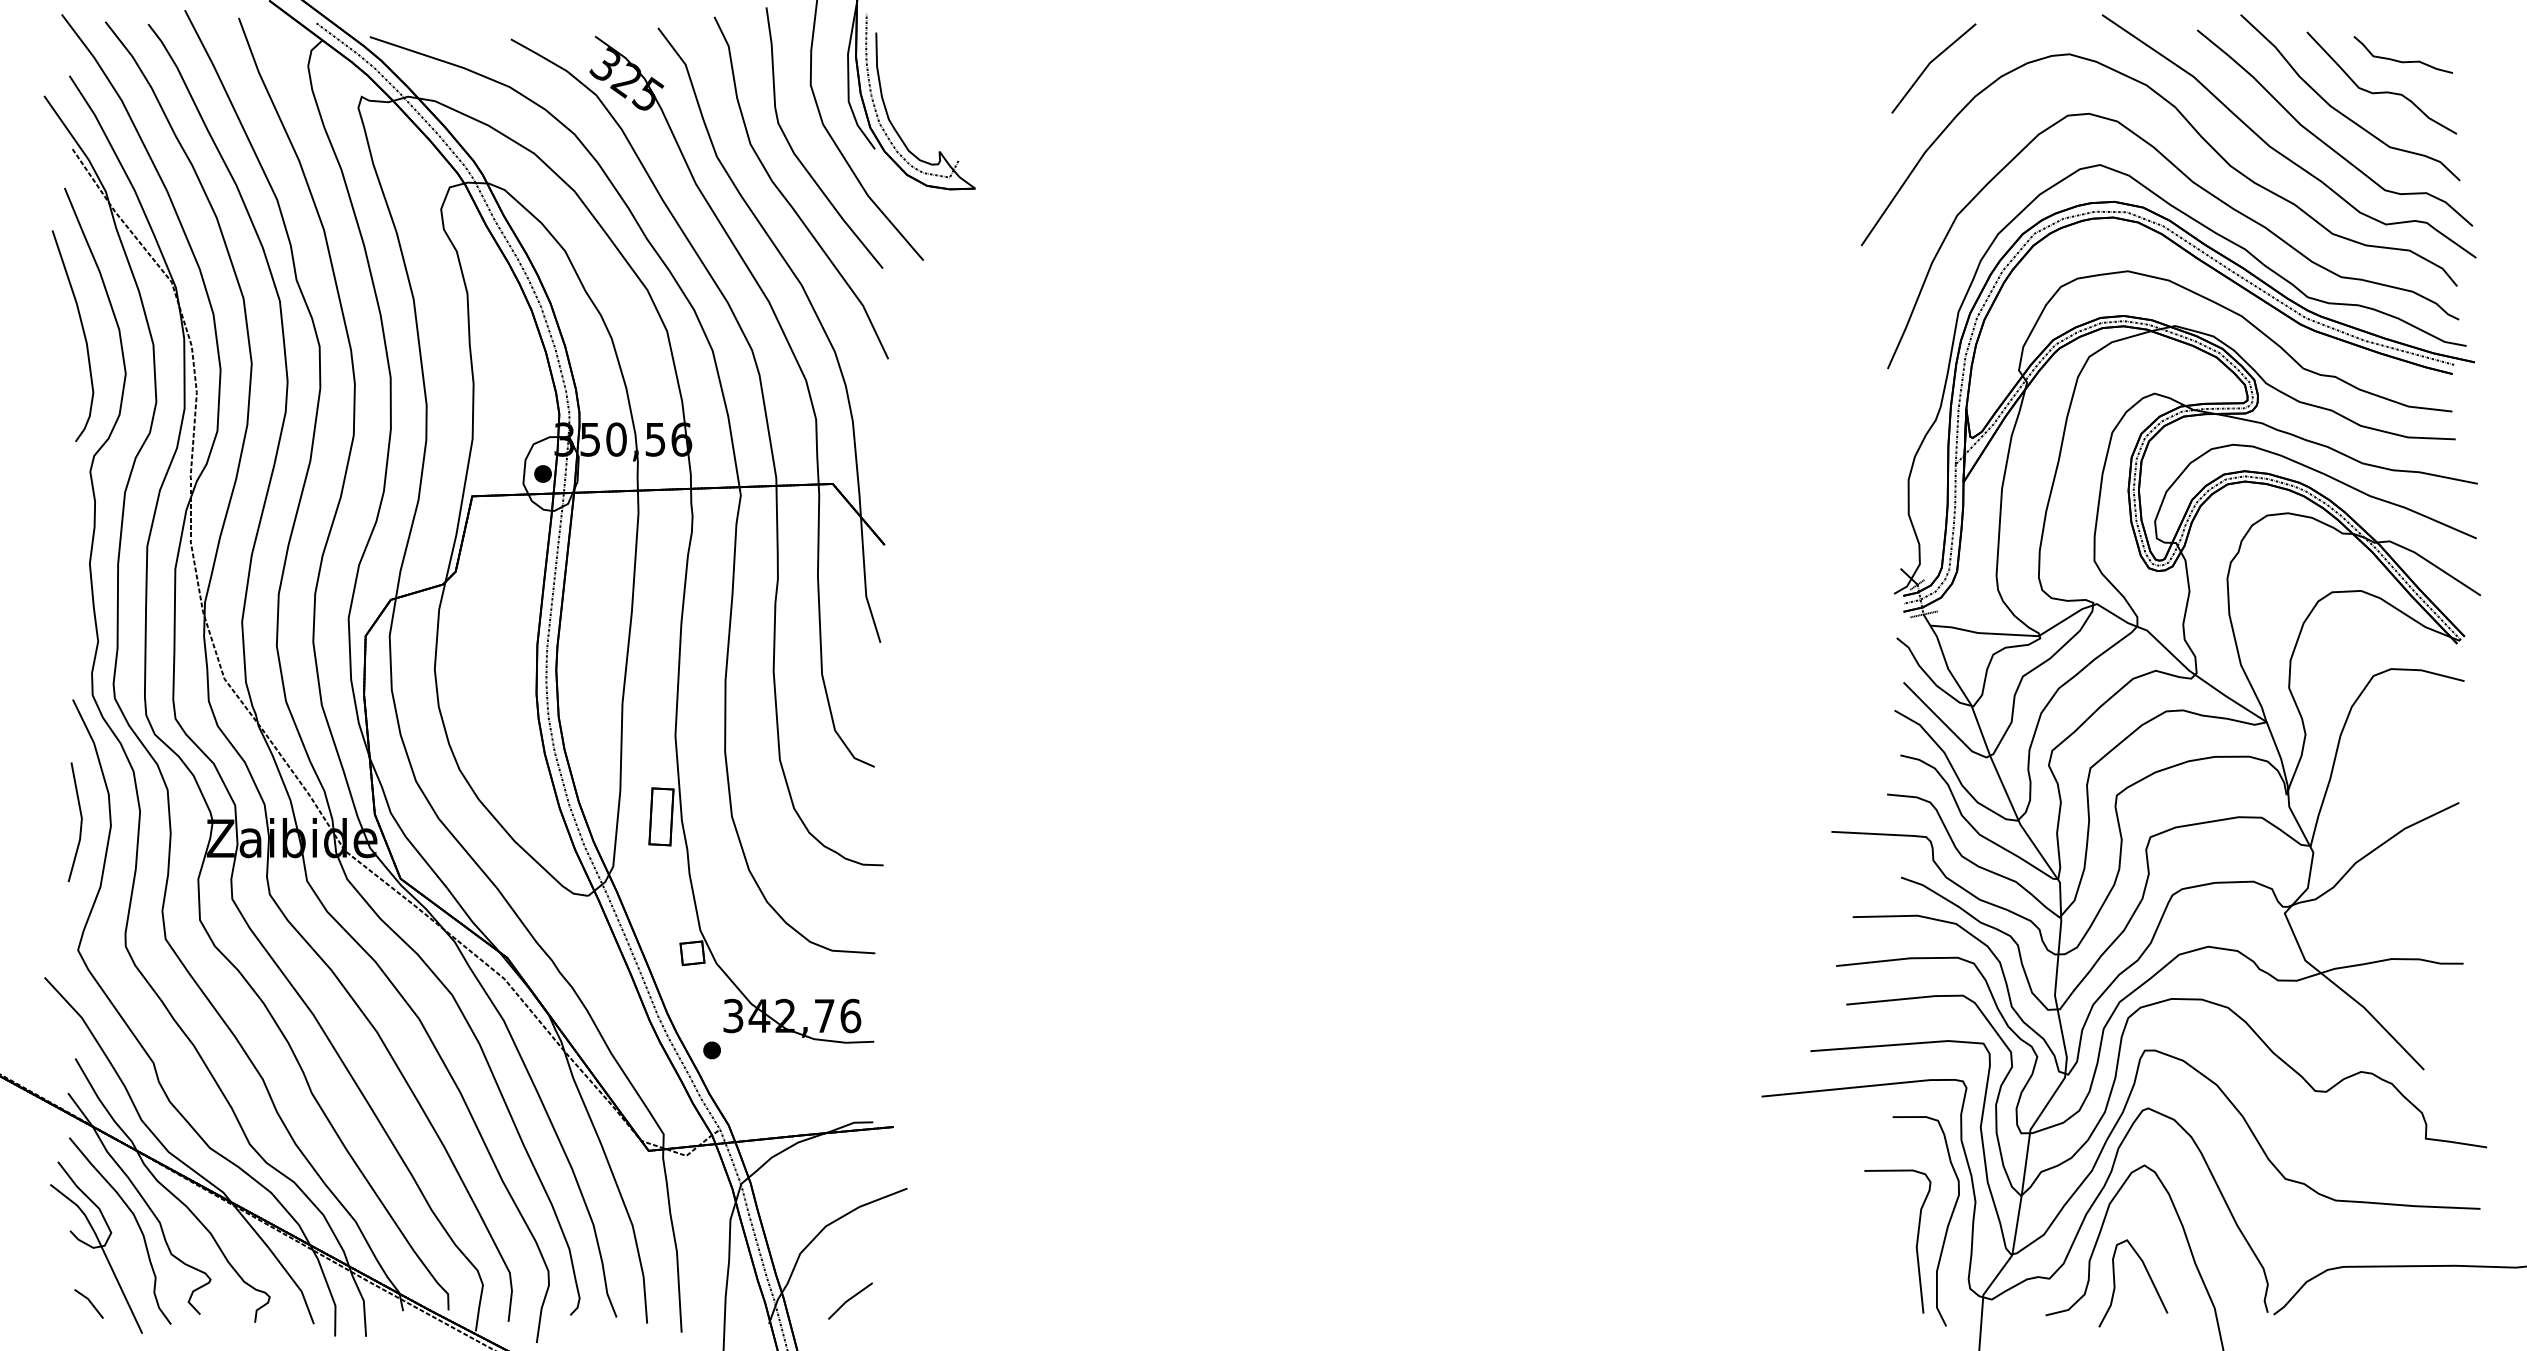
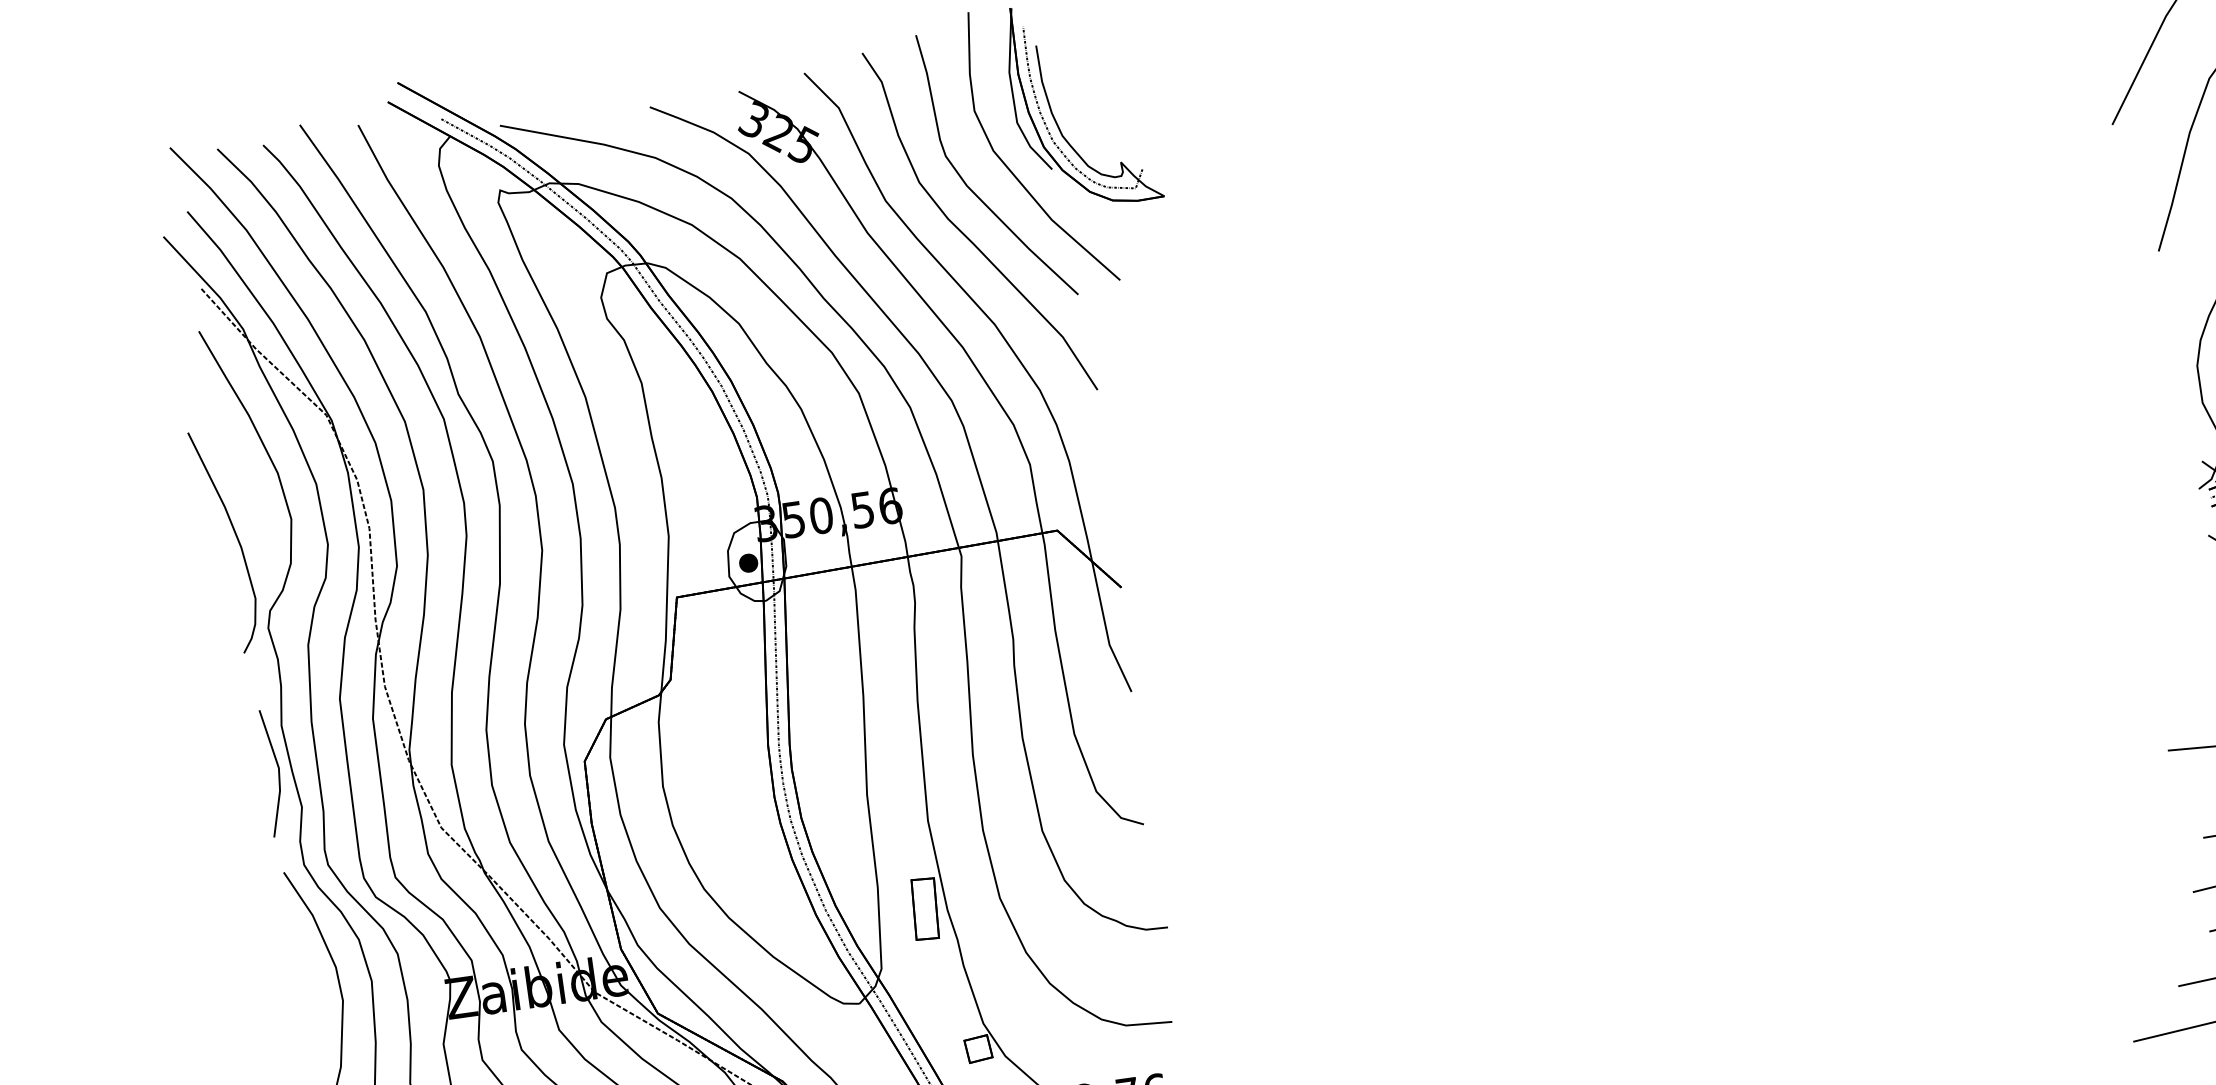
curve: (83, 335) -> (236, 539), moved
line: (80, 822) -> (277, 772), moved

